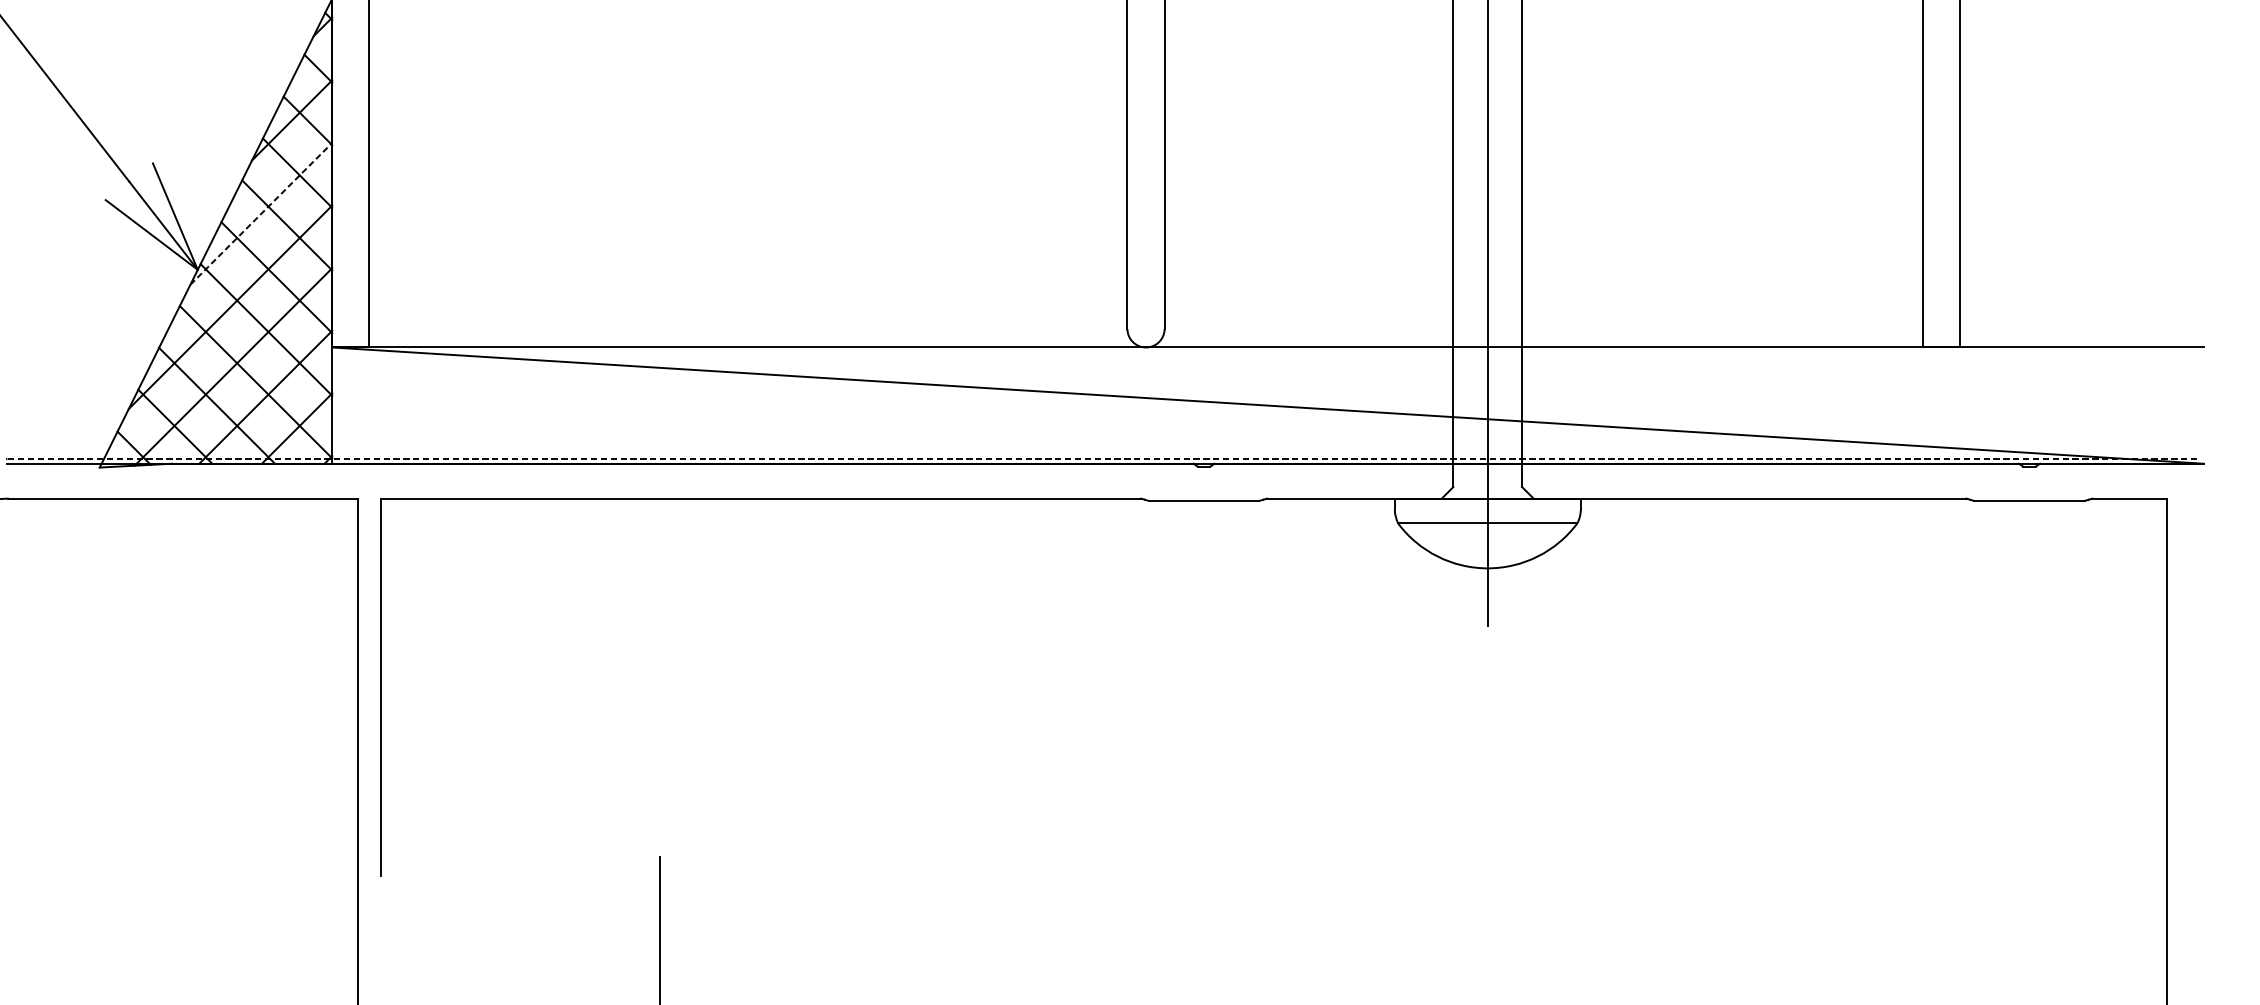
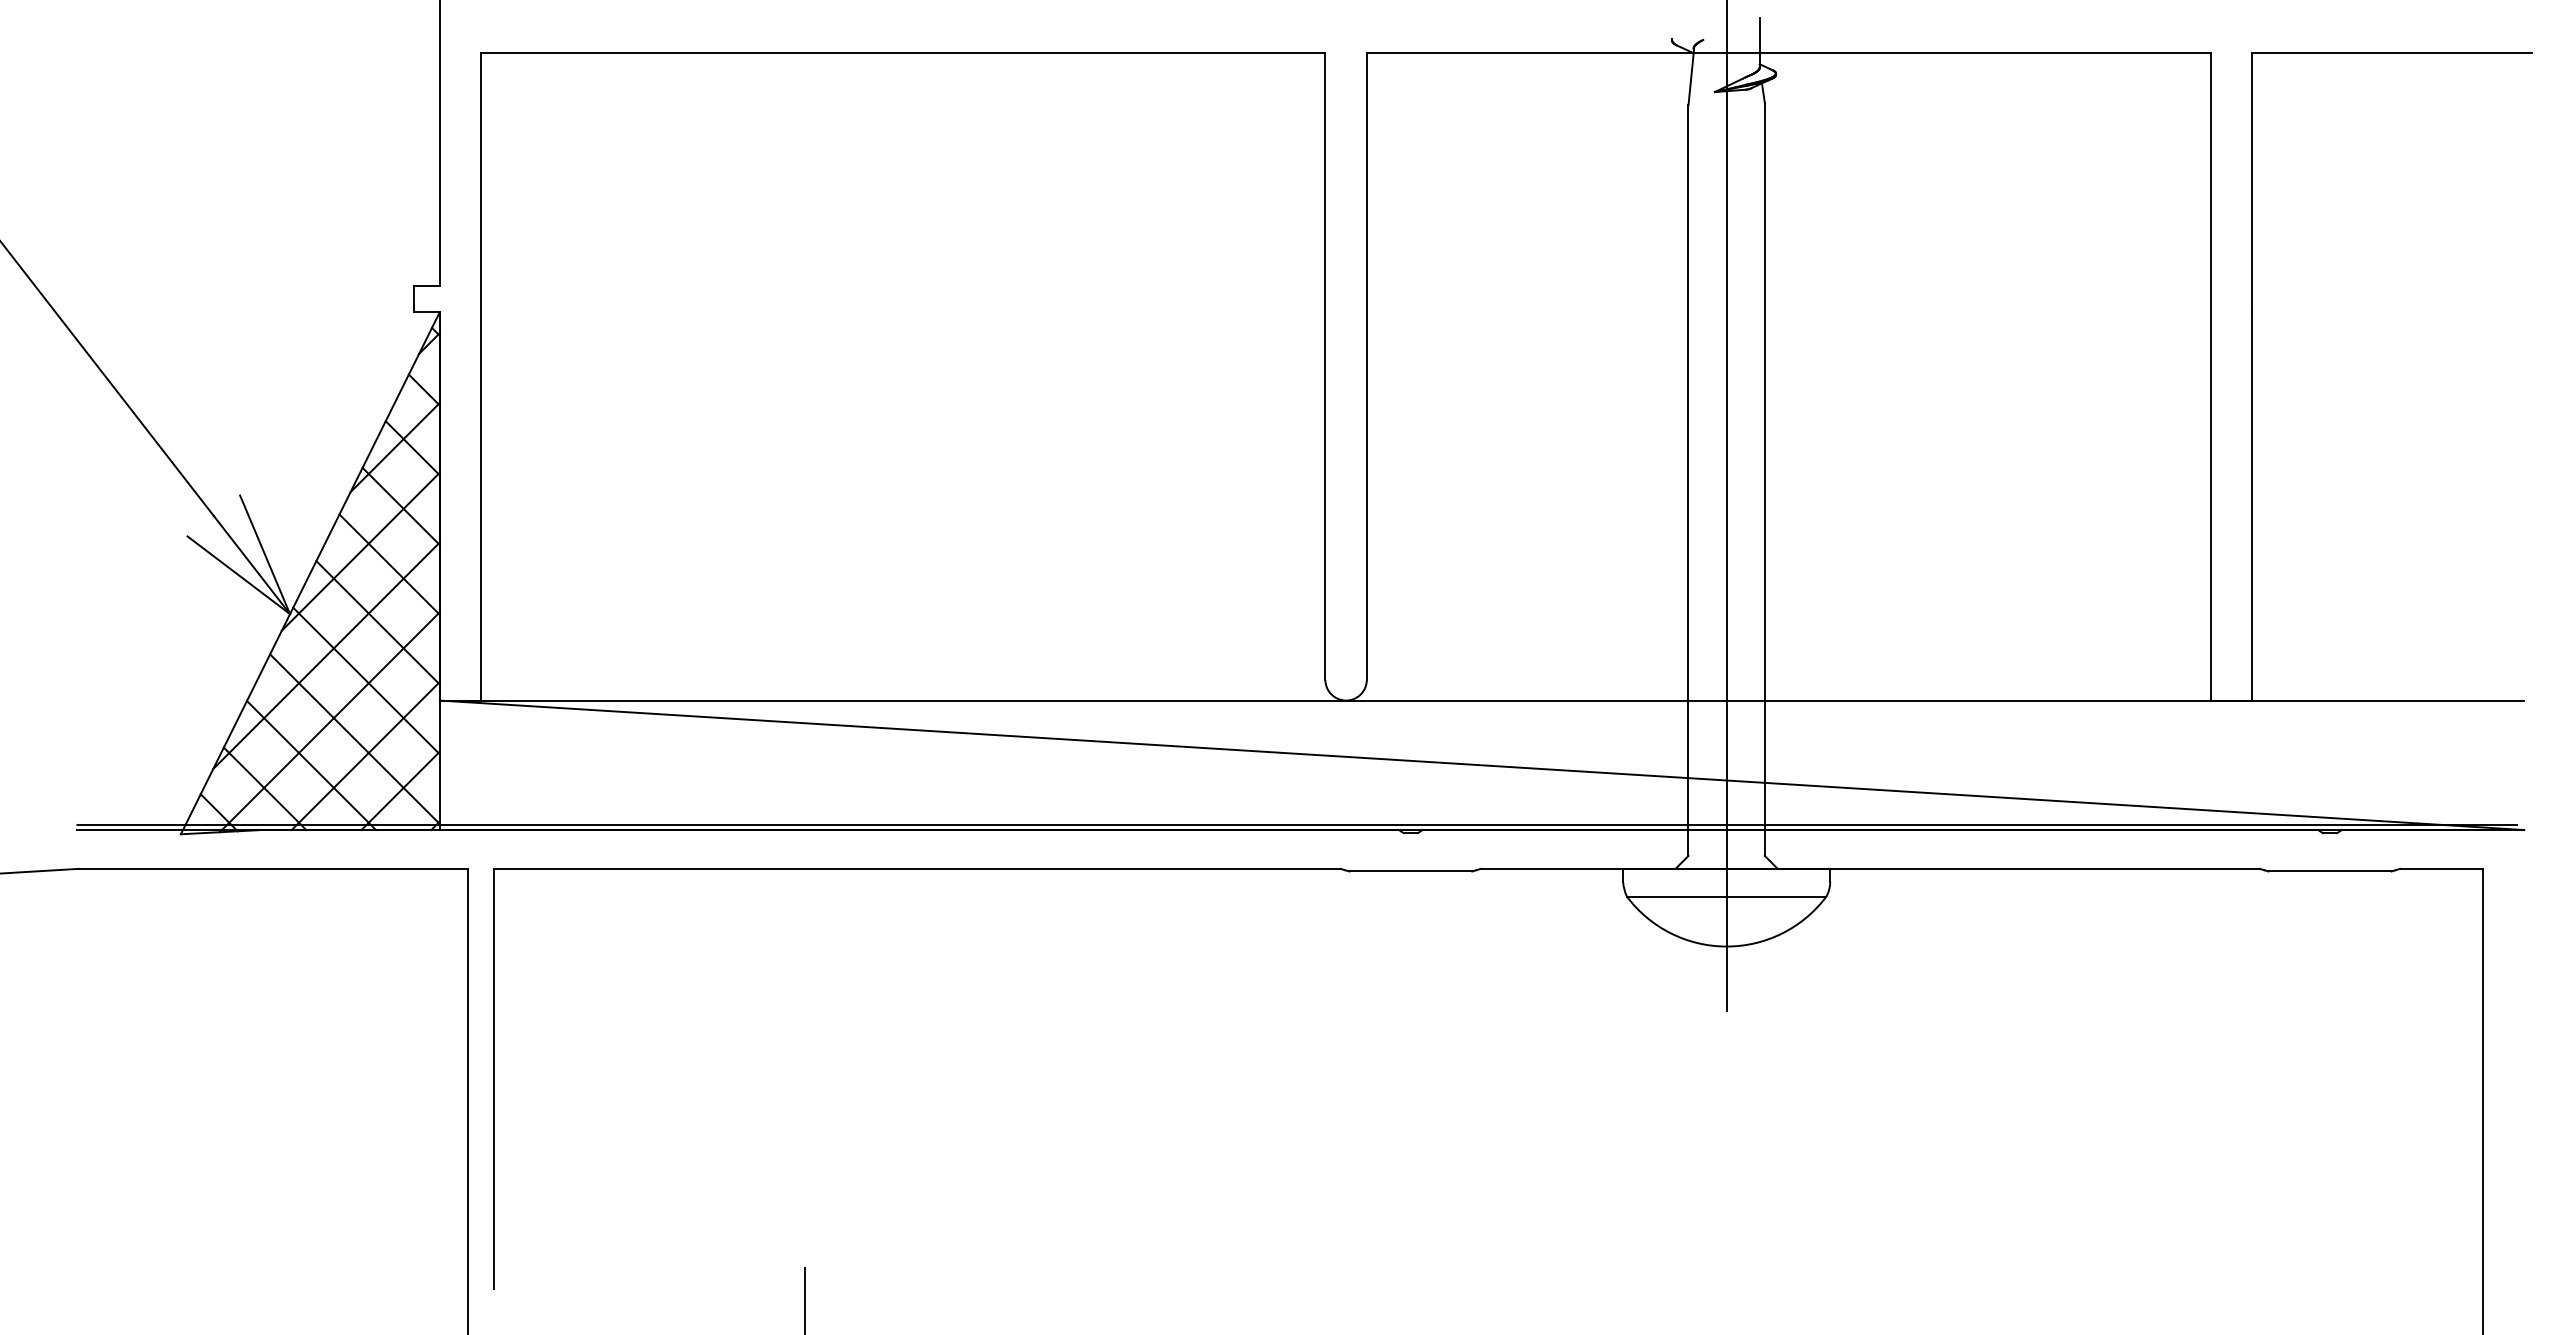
line: (261, 213) -> (360, 551), dashed -> solid
line: (1101, 458) -> (1296, 824), dashed -> solid

